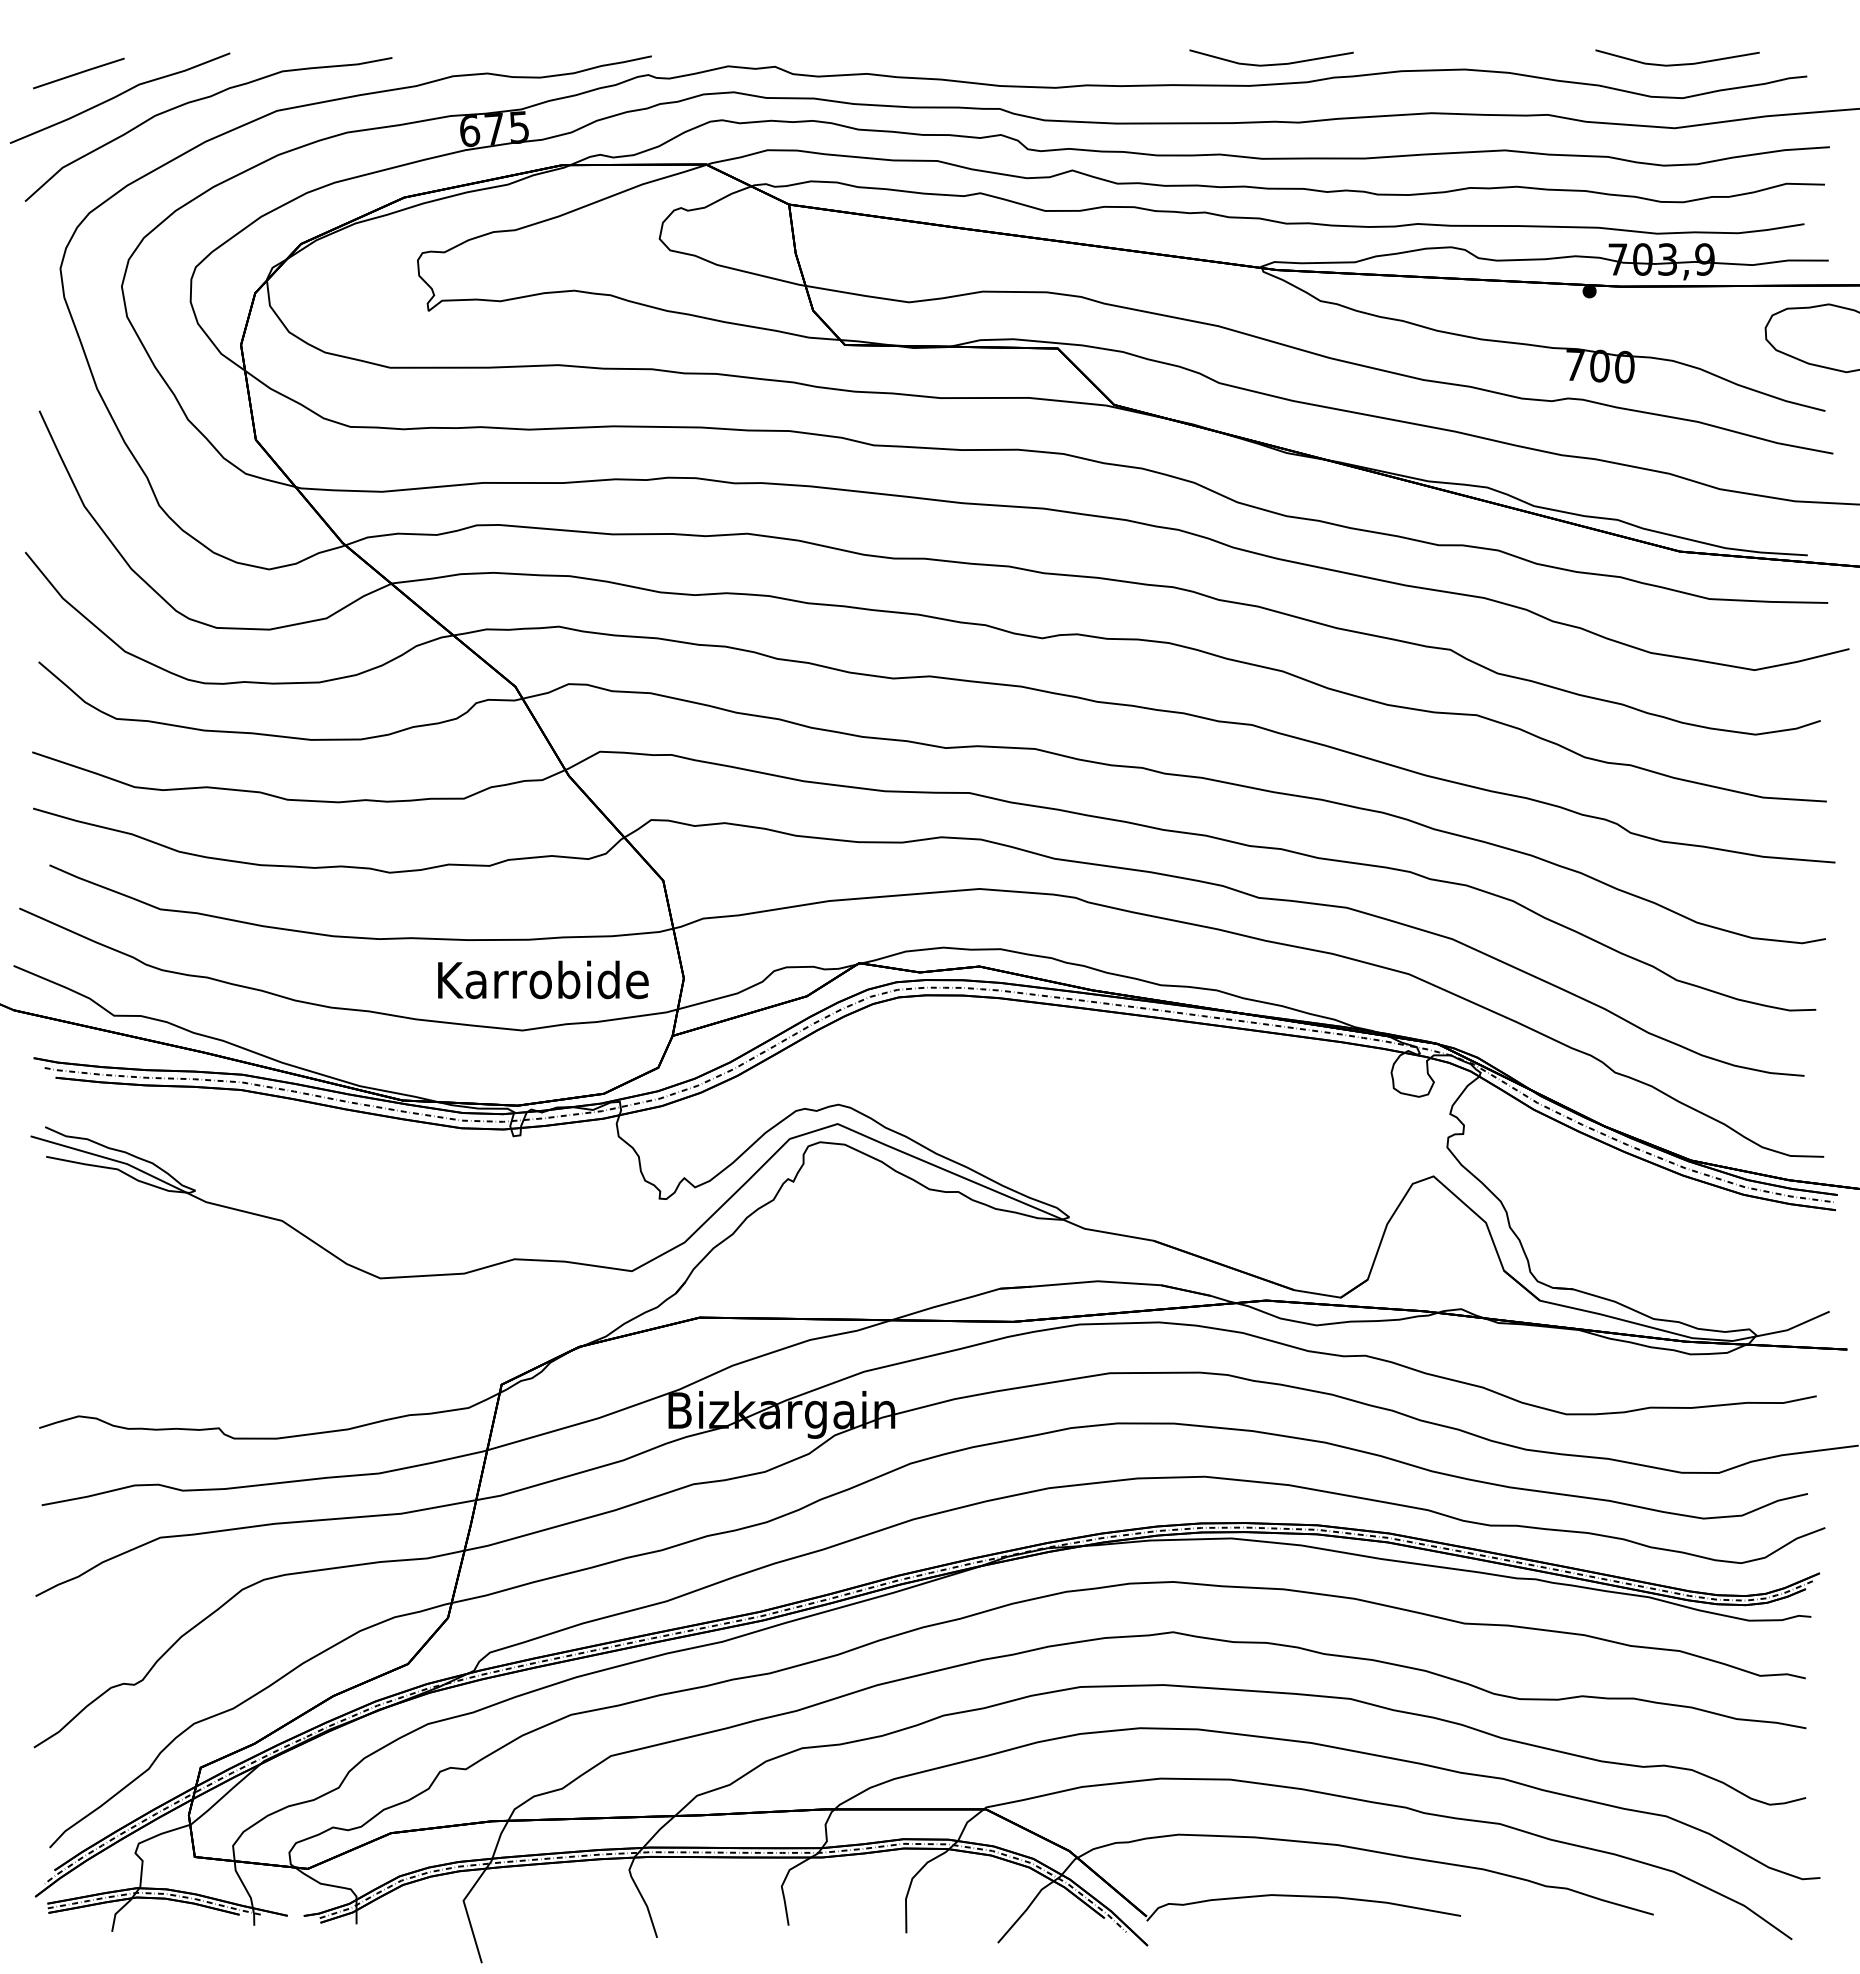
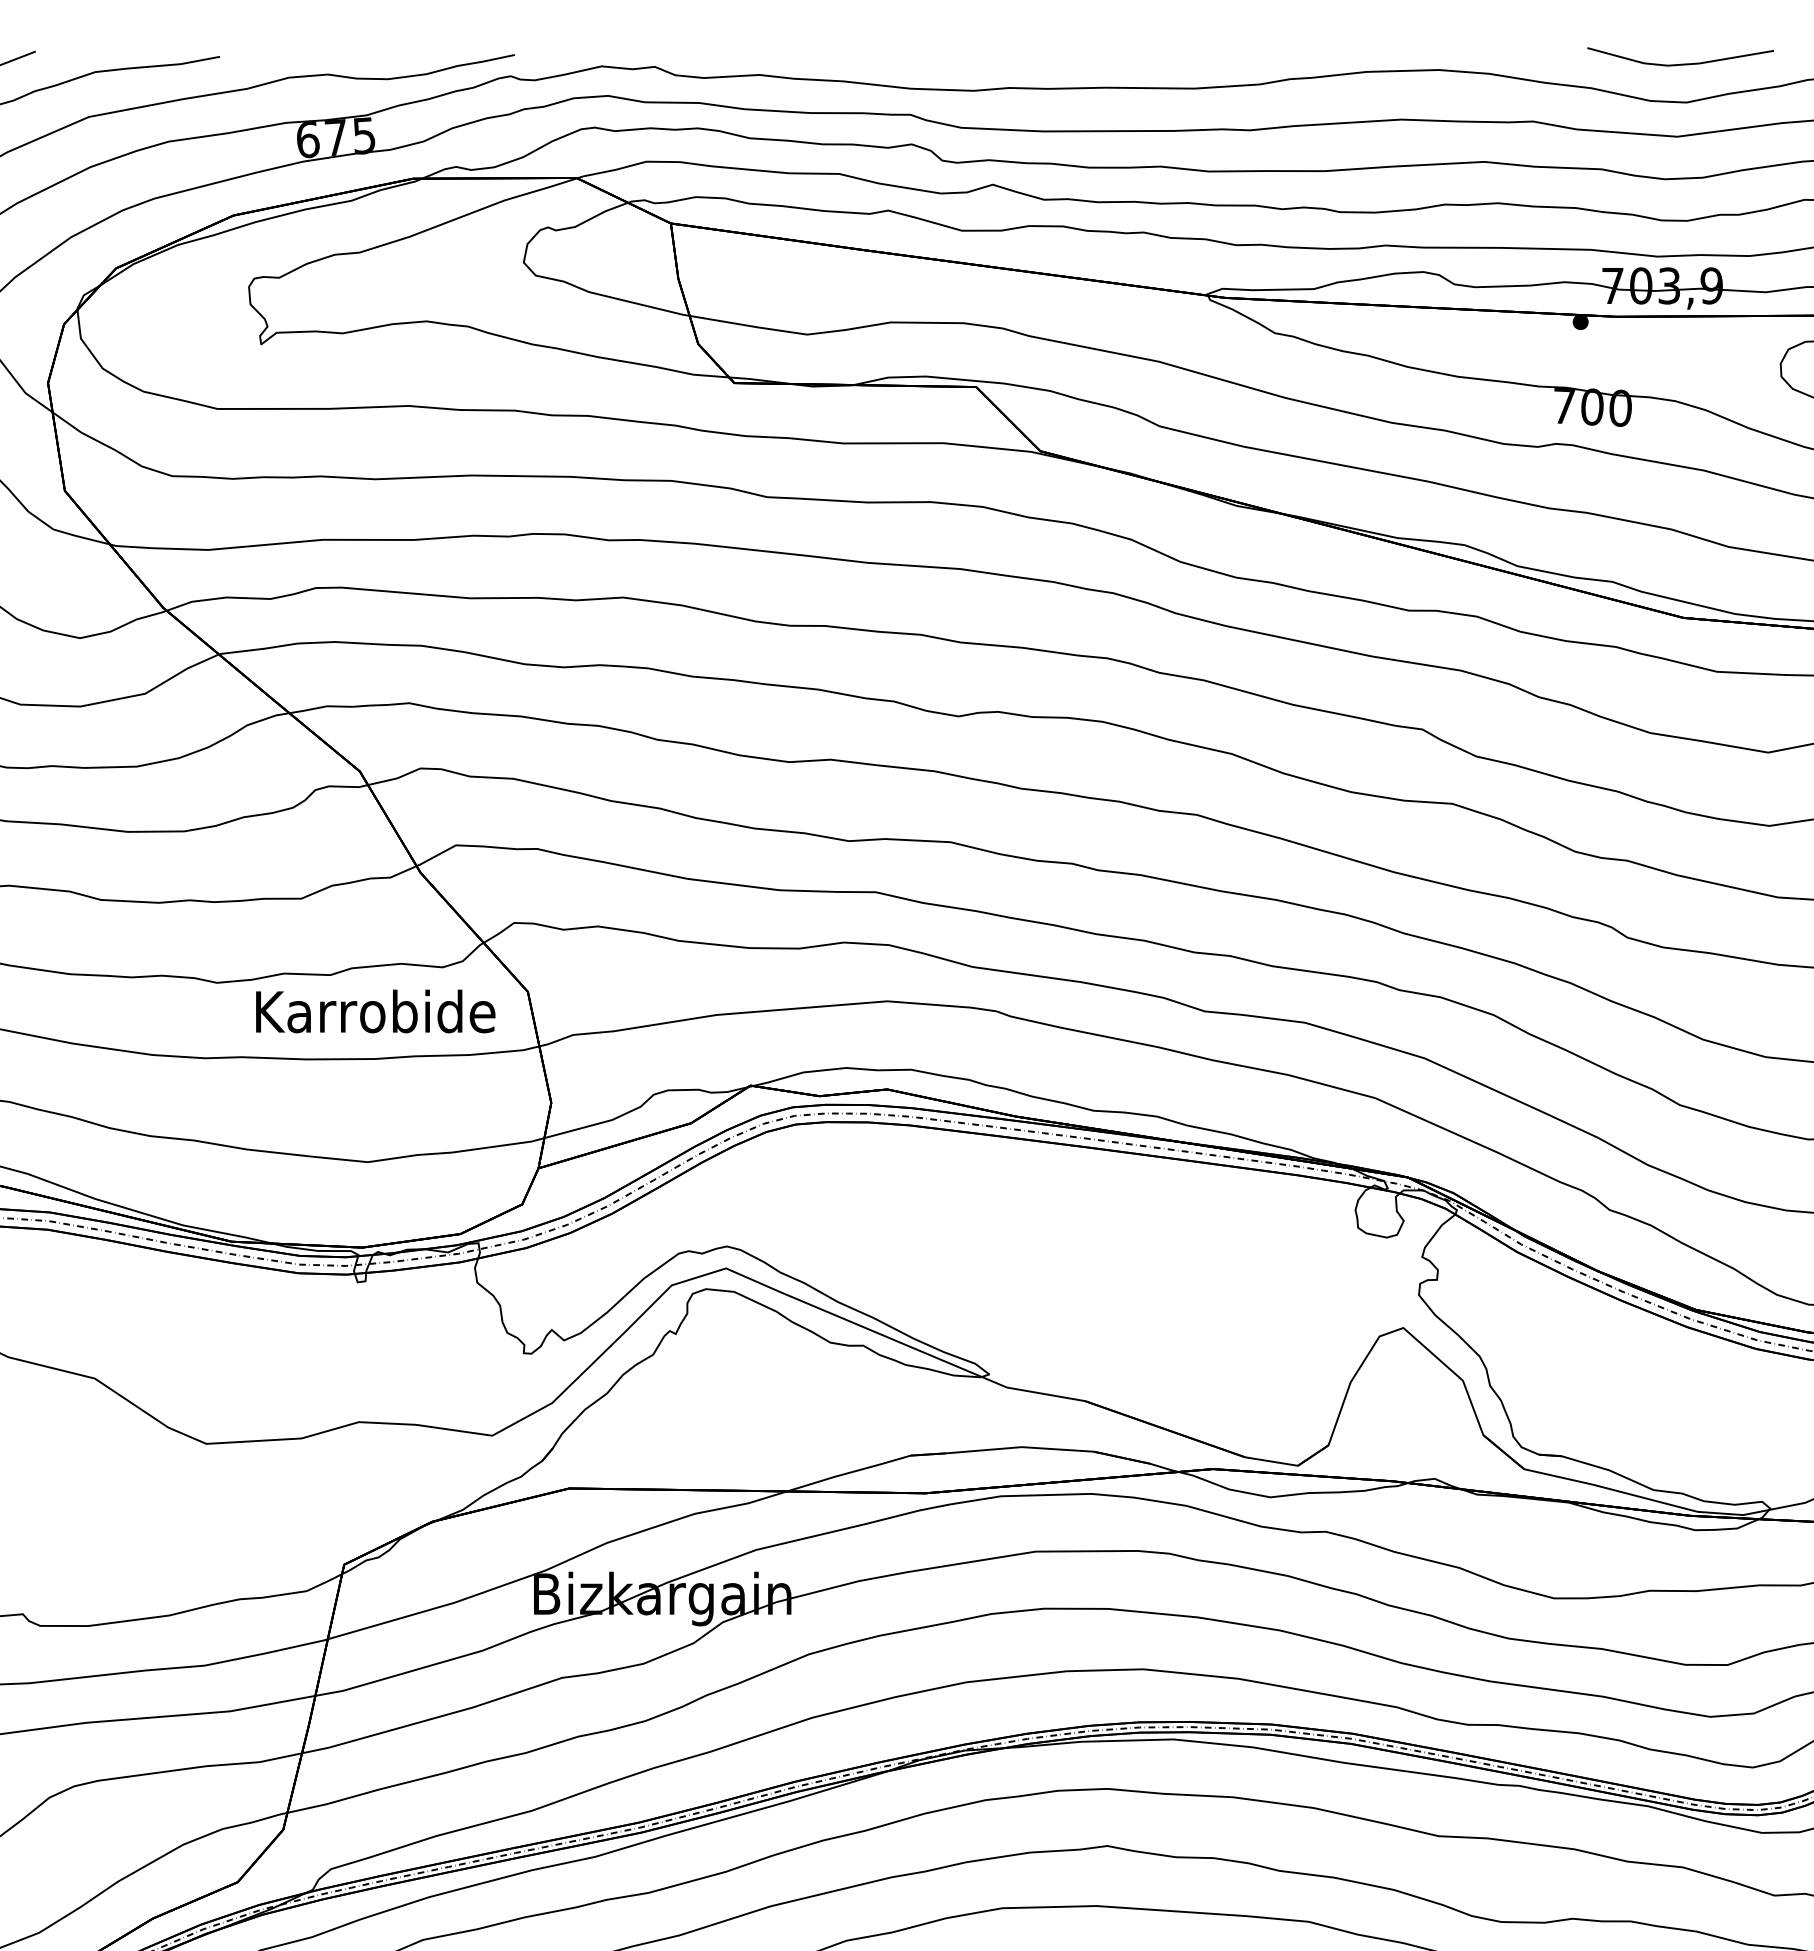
line: (1273, 63) -> (1221, 63), removed
text: (543, 979) -> (375, 1010), moved

